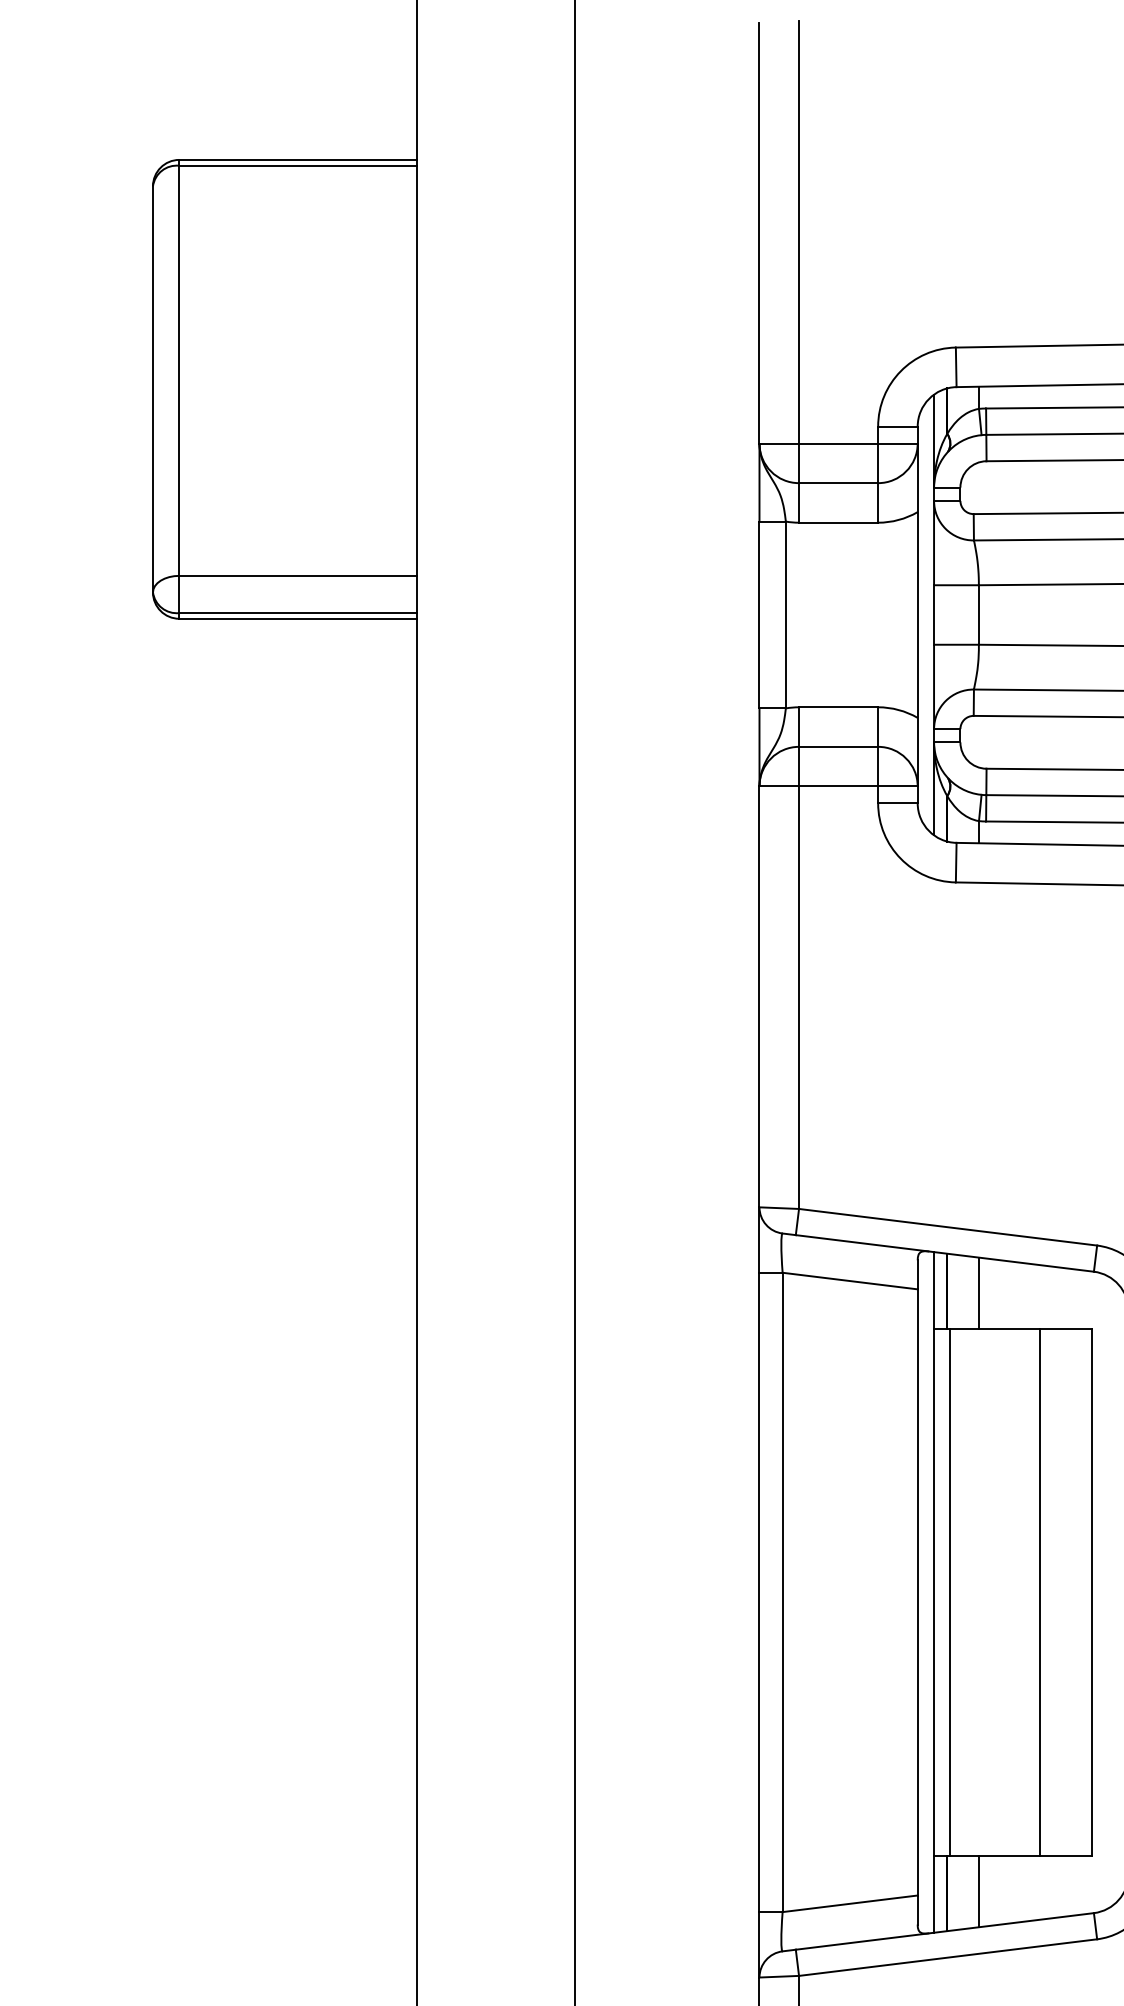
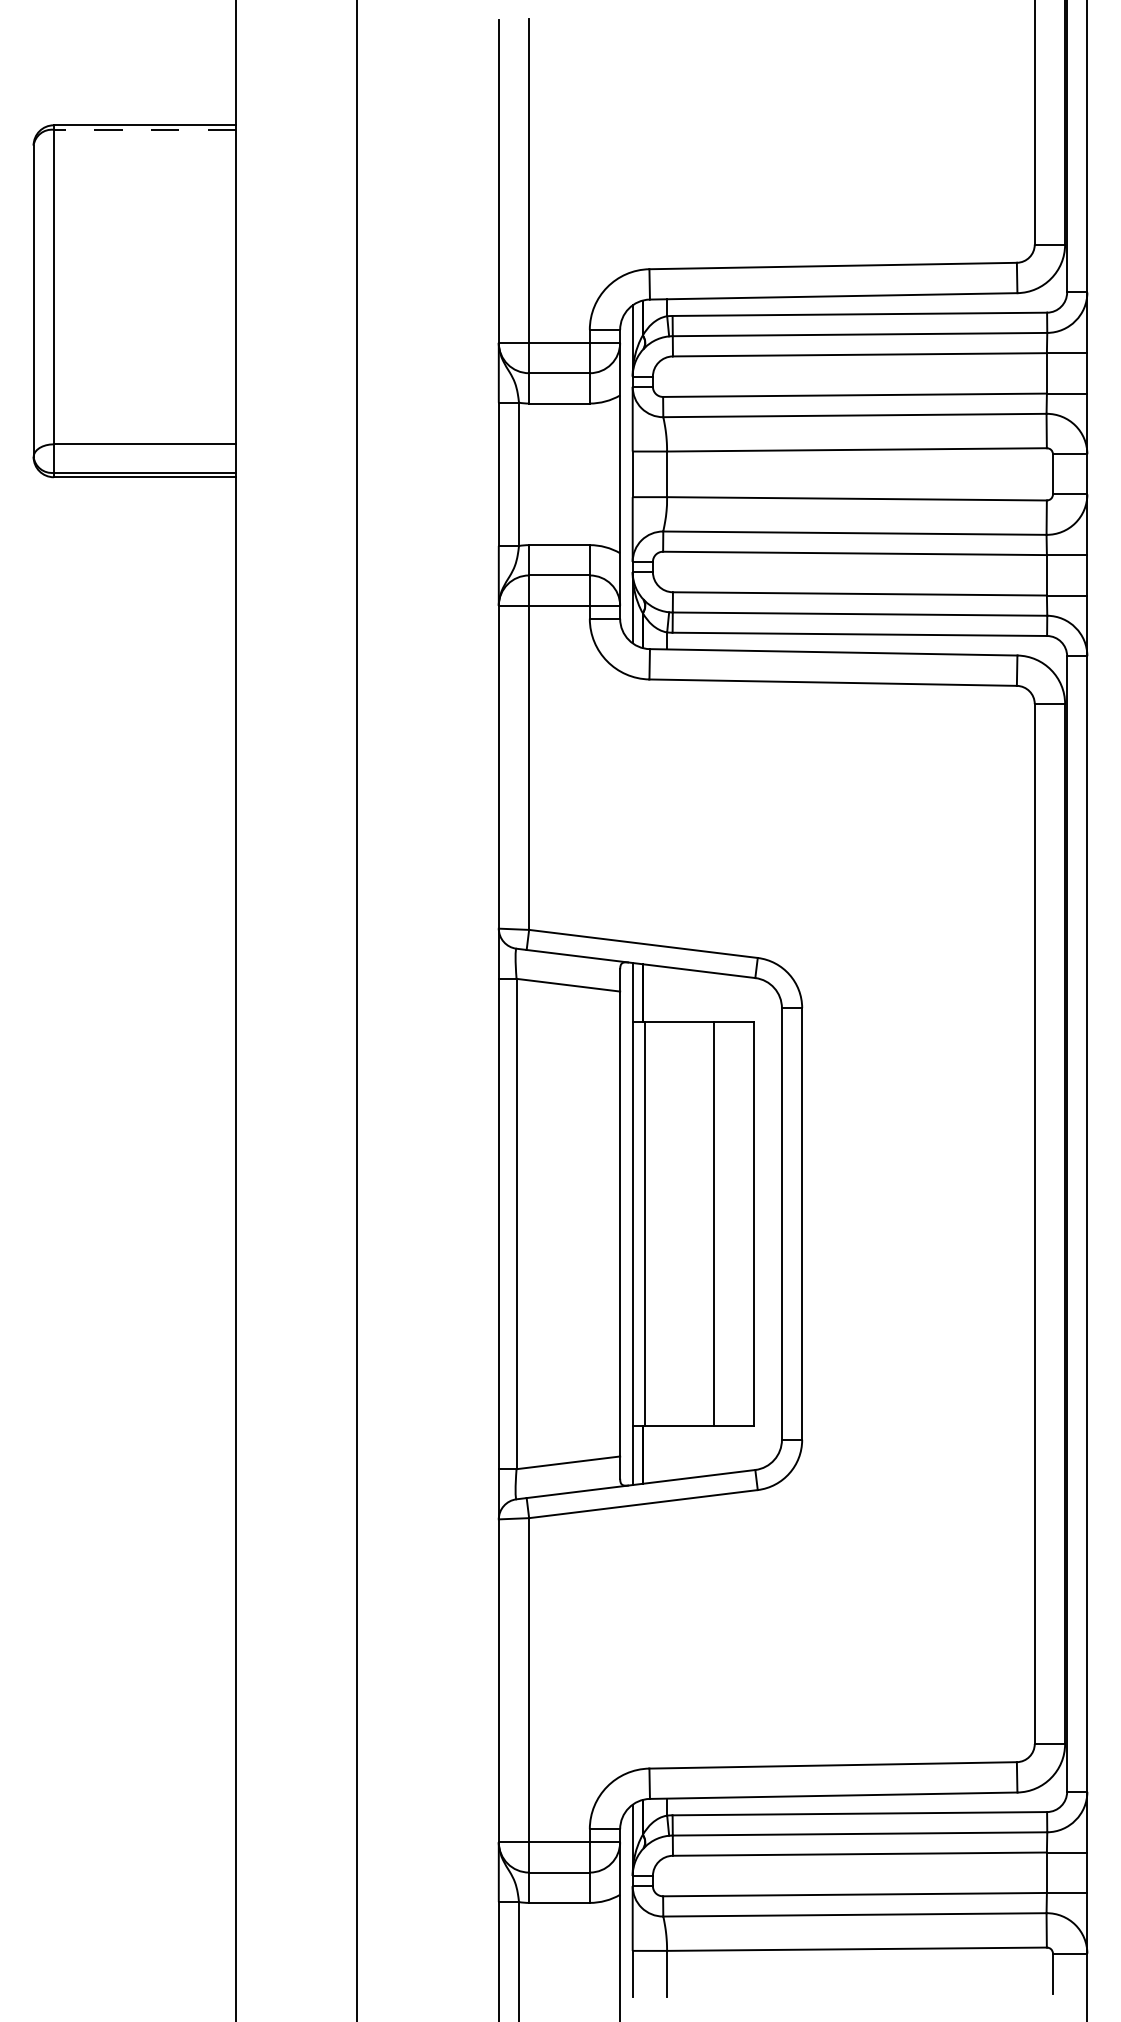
line: (297, 165) -> (144, 129), solid -> dashed
line: (979, 1293) -> (667, 994), removed
line: (979, 1891) -> (667, 1453), removed

